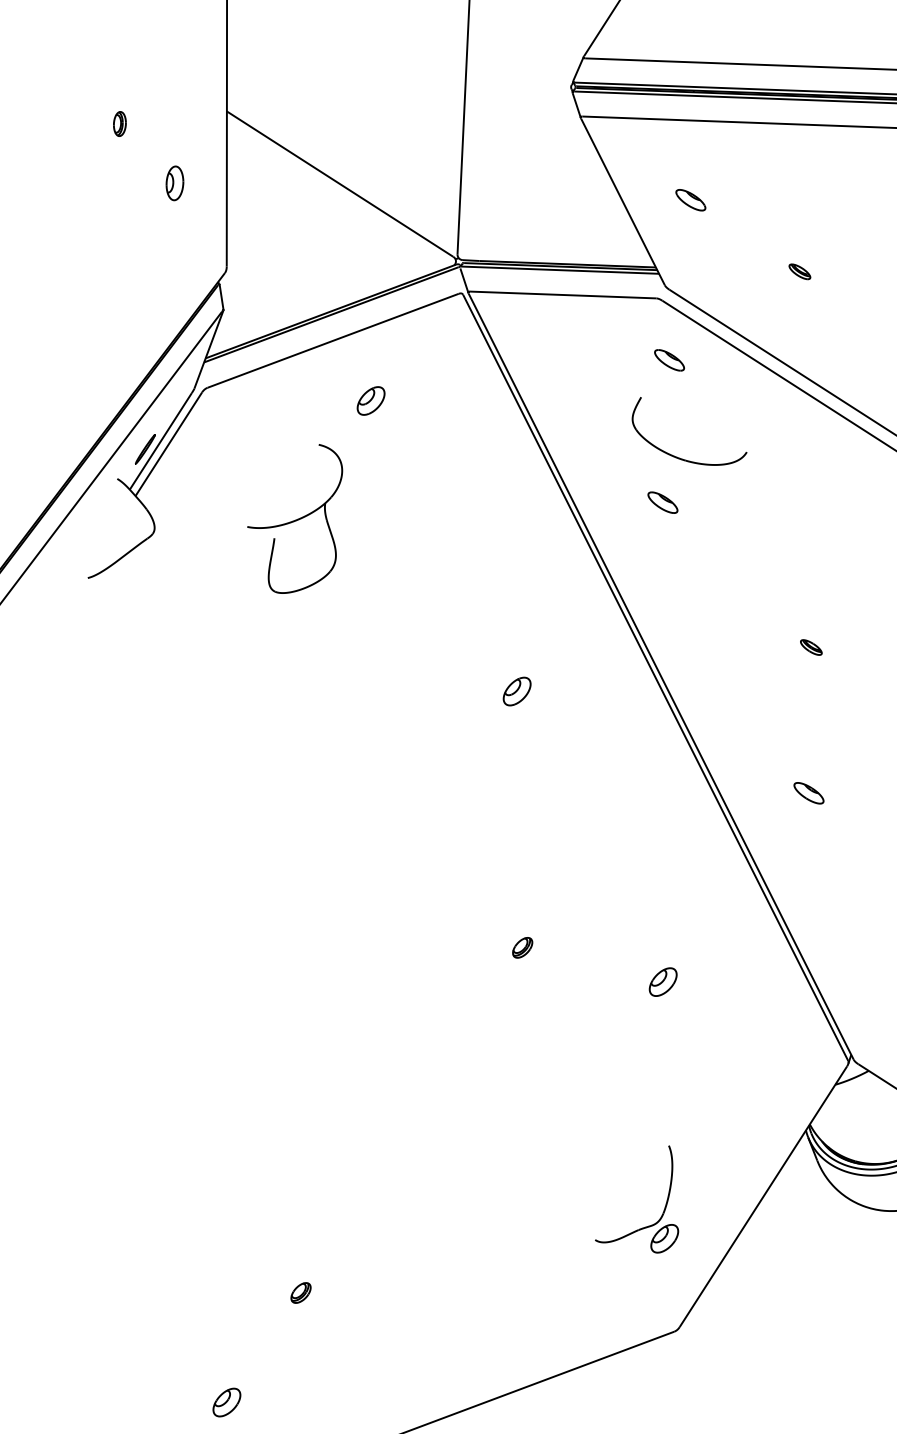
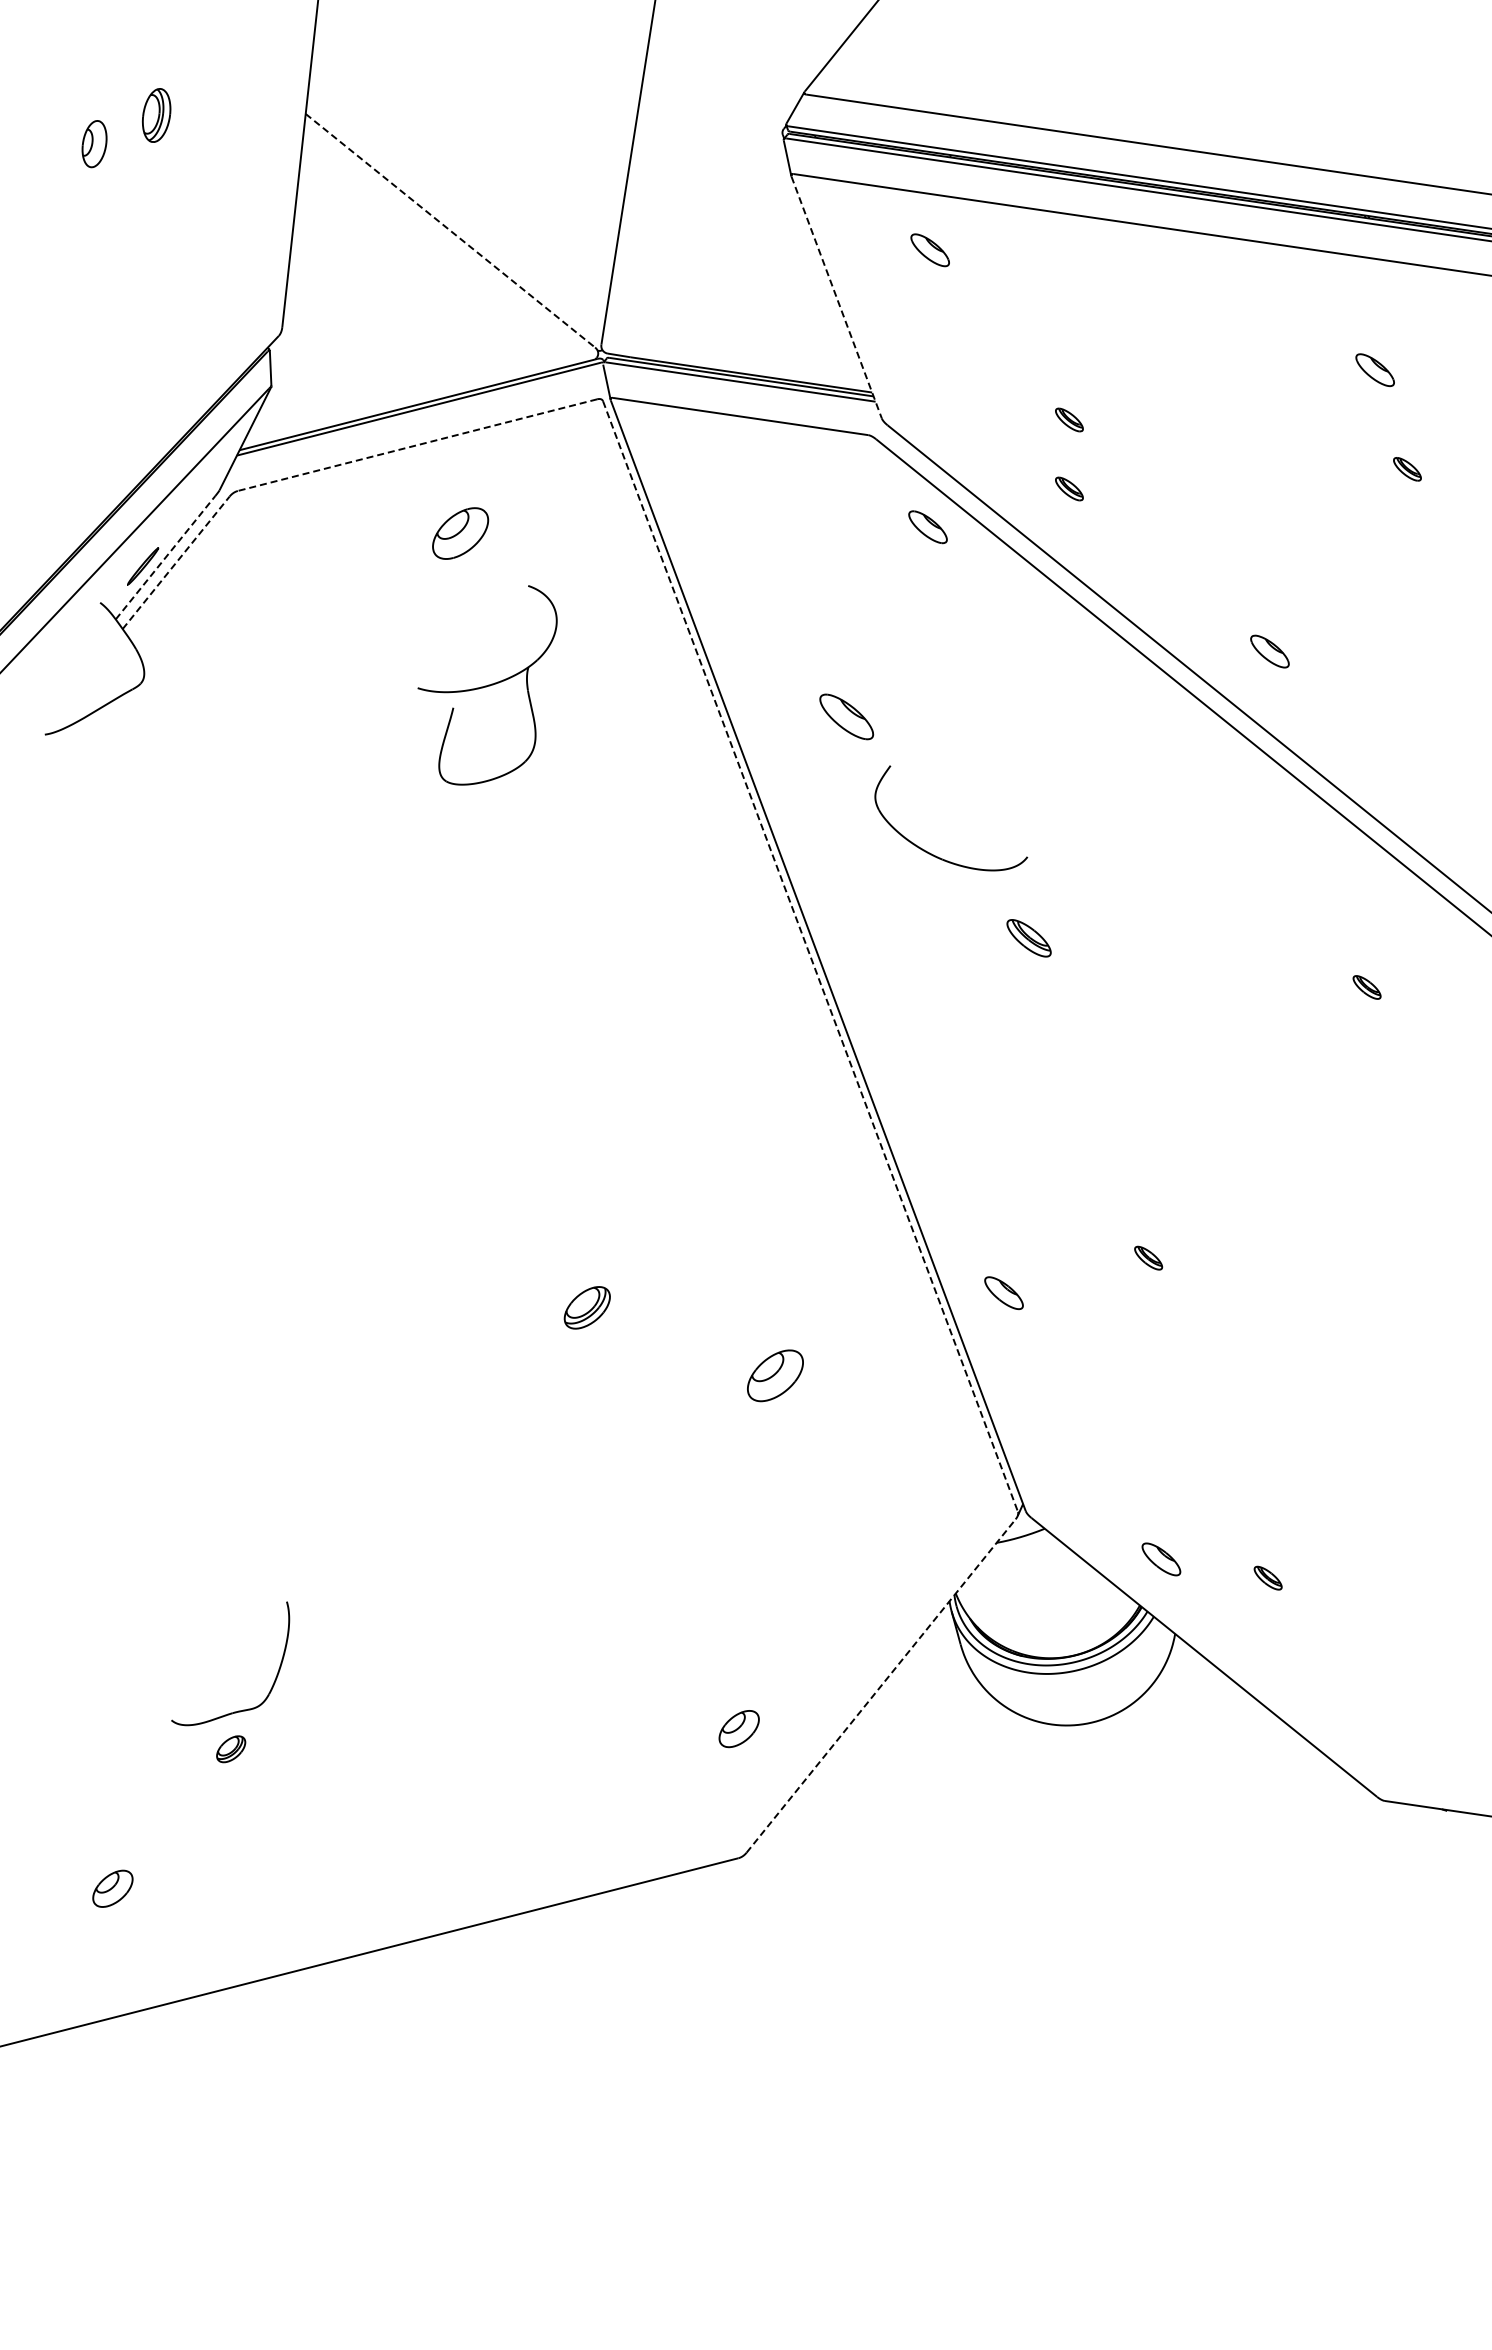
part: (119, 123) -> (156, 114), size x1.6
part: (174, 183) -> (94, 144), moved
line: (340, 183) -> (450, 230), solid -> dashed
part: (690, 200) -> (929, 250), moved
line: (622, 201) -> (836, 297), solid -> dashed
part: (805, 321) -> (1069, 488), added
line: (333, 341) -> (417, 445), solid -> dashed
part: (669, 360) -> (927, 527), moved
part: (370, 400) -> (460, 533), size x1.4
line: (160, 441) -> (165, 557), solid -> dashed
line: (169, 444) -> (176, 562), solid -> dashed
part: (682, 458) -> (938, 856), moved
part: (662, 502) -> (846, 716), size x1.4
part: (297, 519) -> (487, 685), moved
part: (810, 647) -> (1028, 937), size x1.6
line: (655, 677) -> (810, 956), solid -> dashed
part: (516, 691) -> (617, 954), removed
part: (808, 792) -> (1003, 1292), moved
part: (522, 947) -> (587, 1307), size x1.6
part: (663, 982) -> (775, 1376), size x1.4
line: (763, 1196) -> (881, 1685), solid -> dashed
part: (666, 1202) -> (274, 1679), moved

